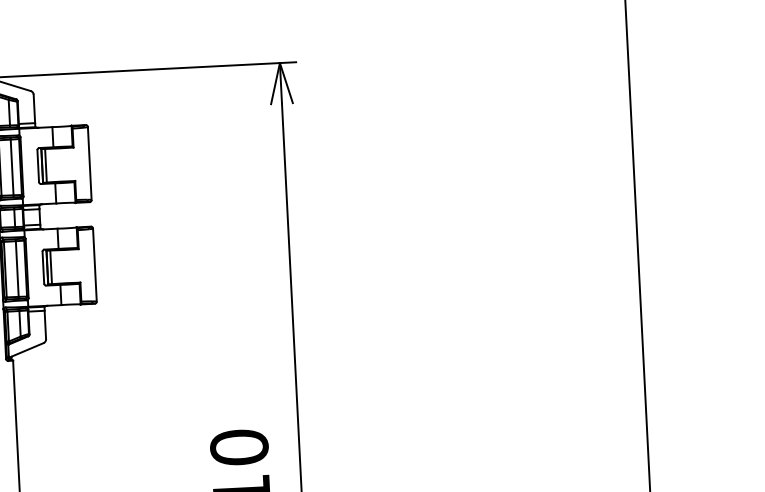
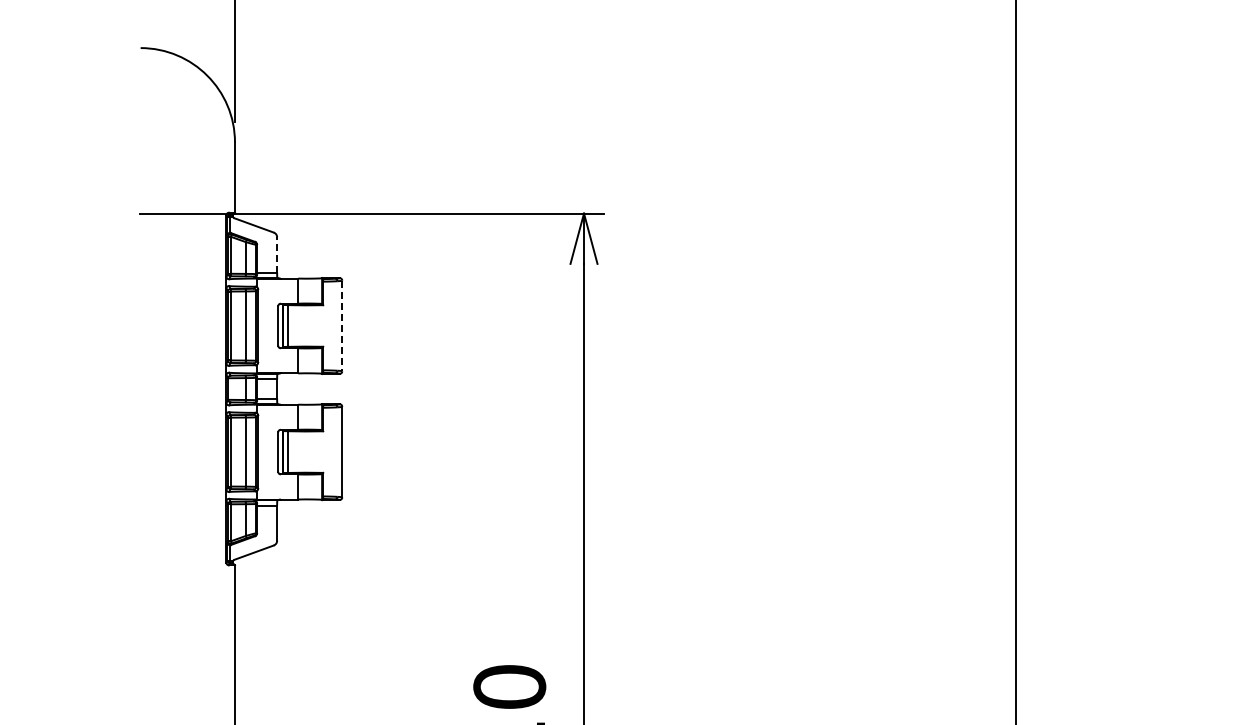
line: (34, 108) -> (277, 254), solid -> dashed
line: (89, 163) -> (342, 326), solid -> dashed

